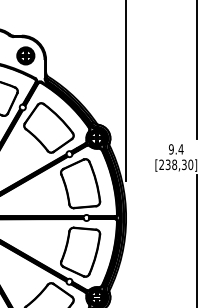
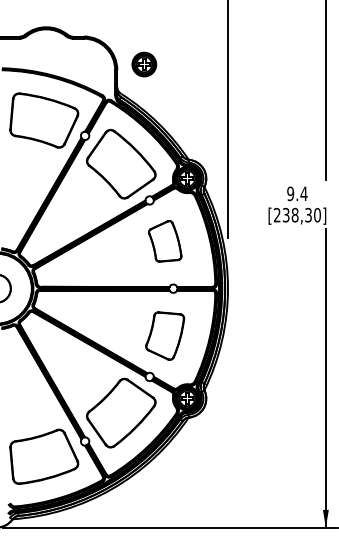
part: (25, 55) -> (144, 64), moved
part: (80, 183) -> (165, 241), size x0.6
part: (80, 251) -> (165, 335), size x0.7

